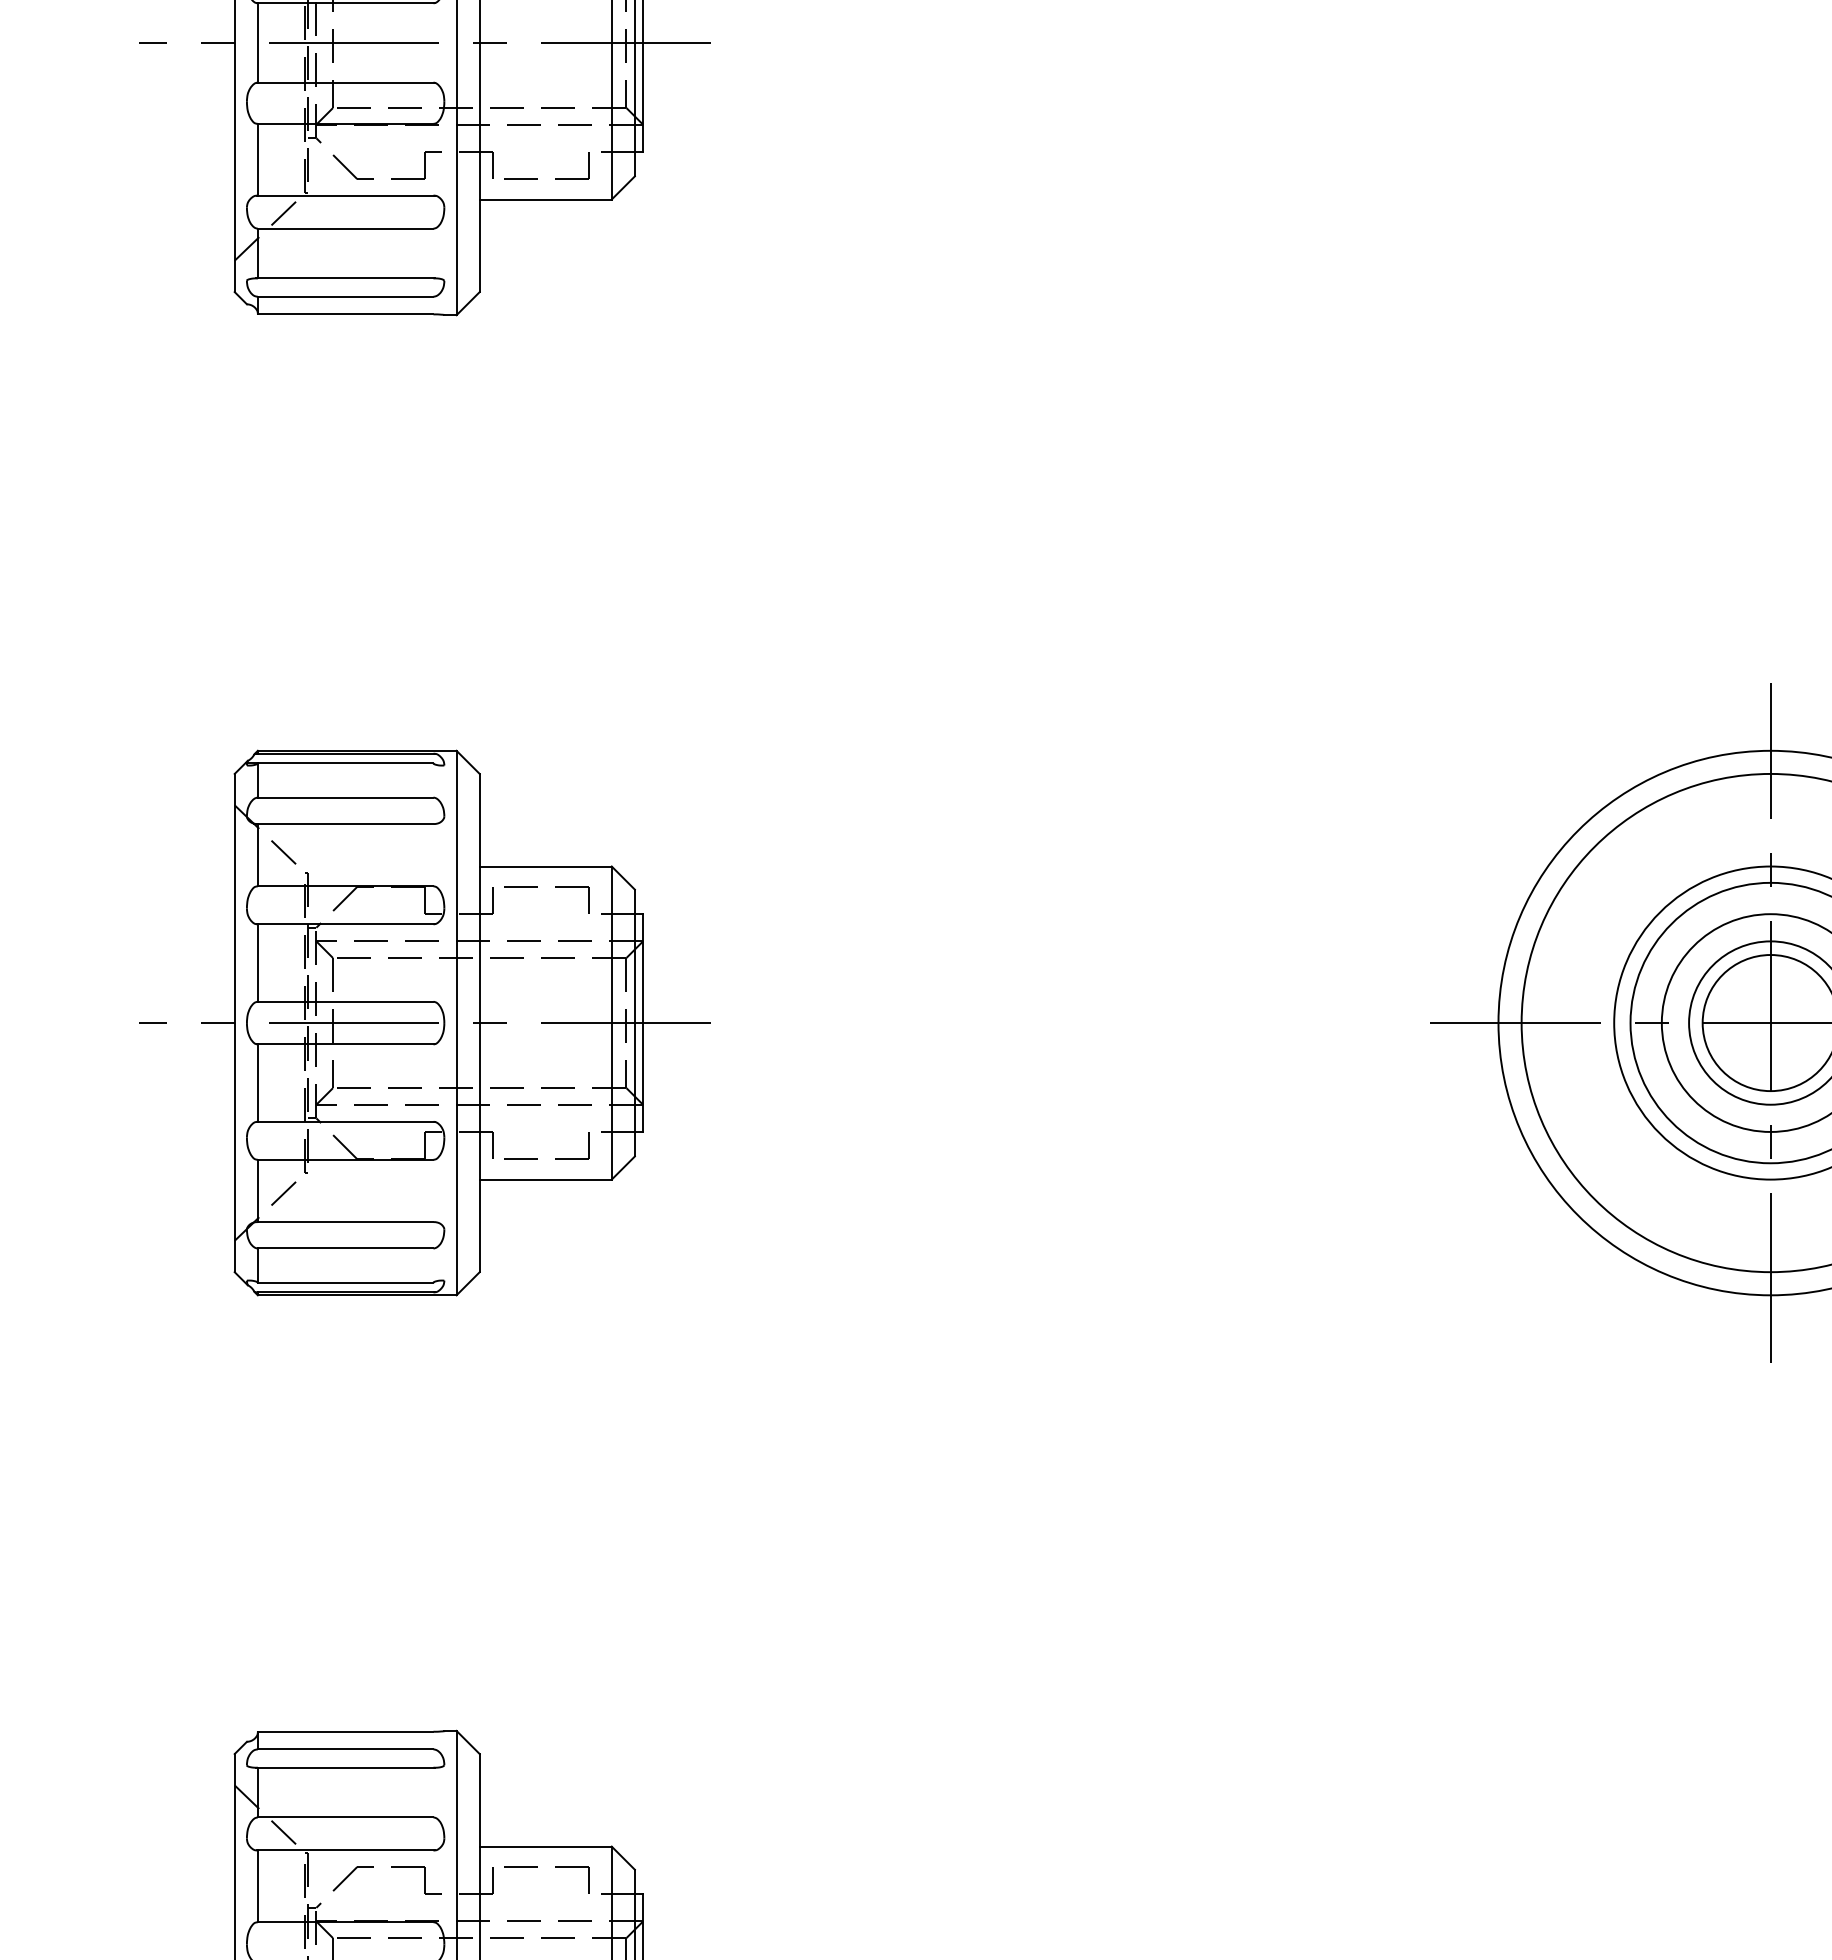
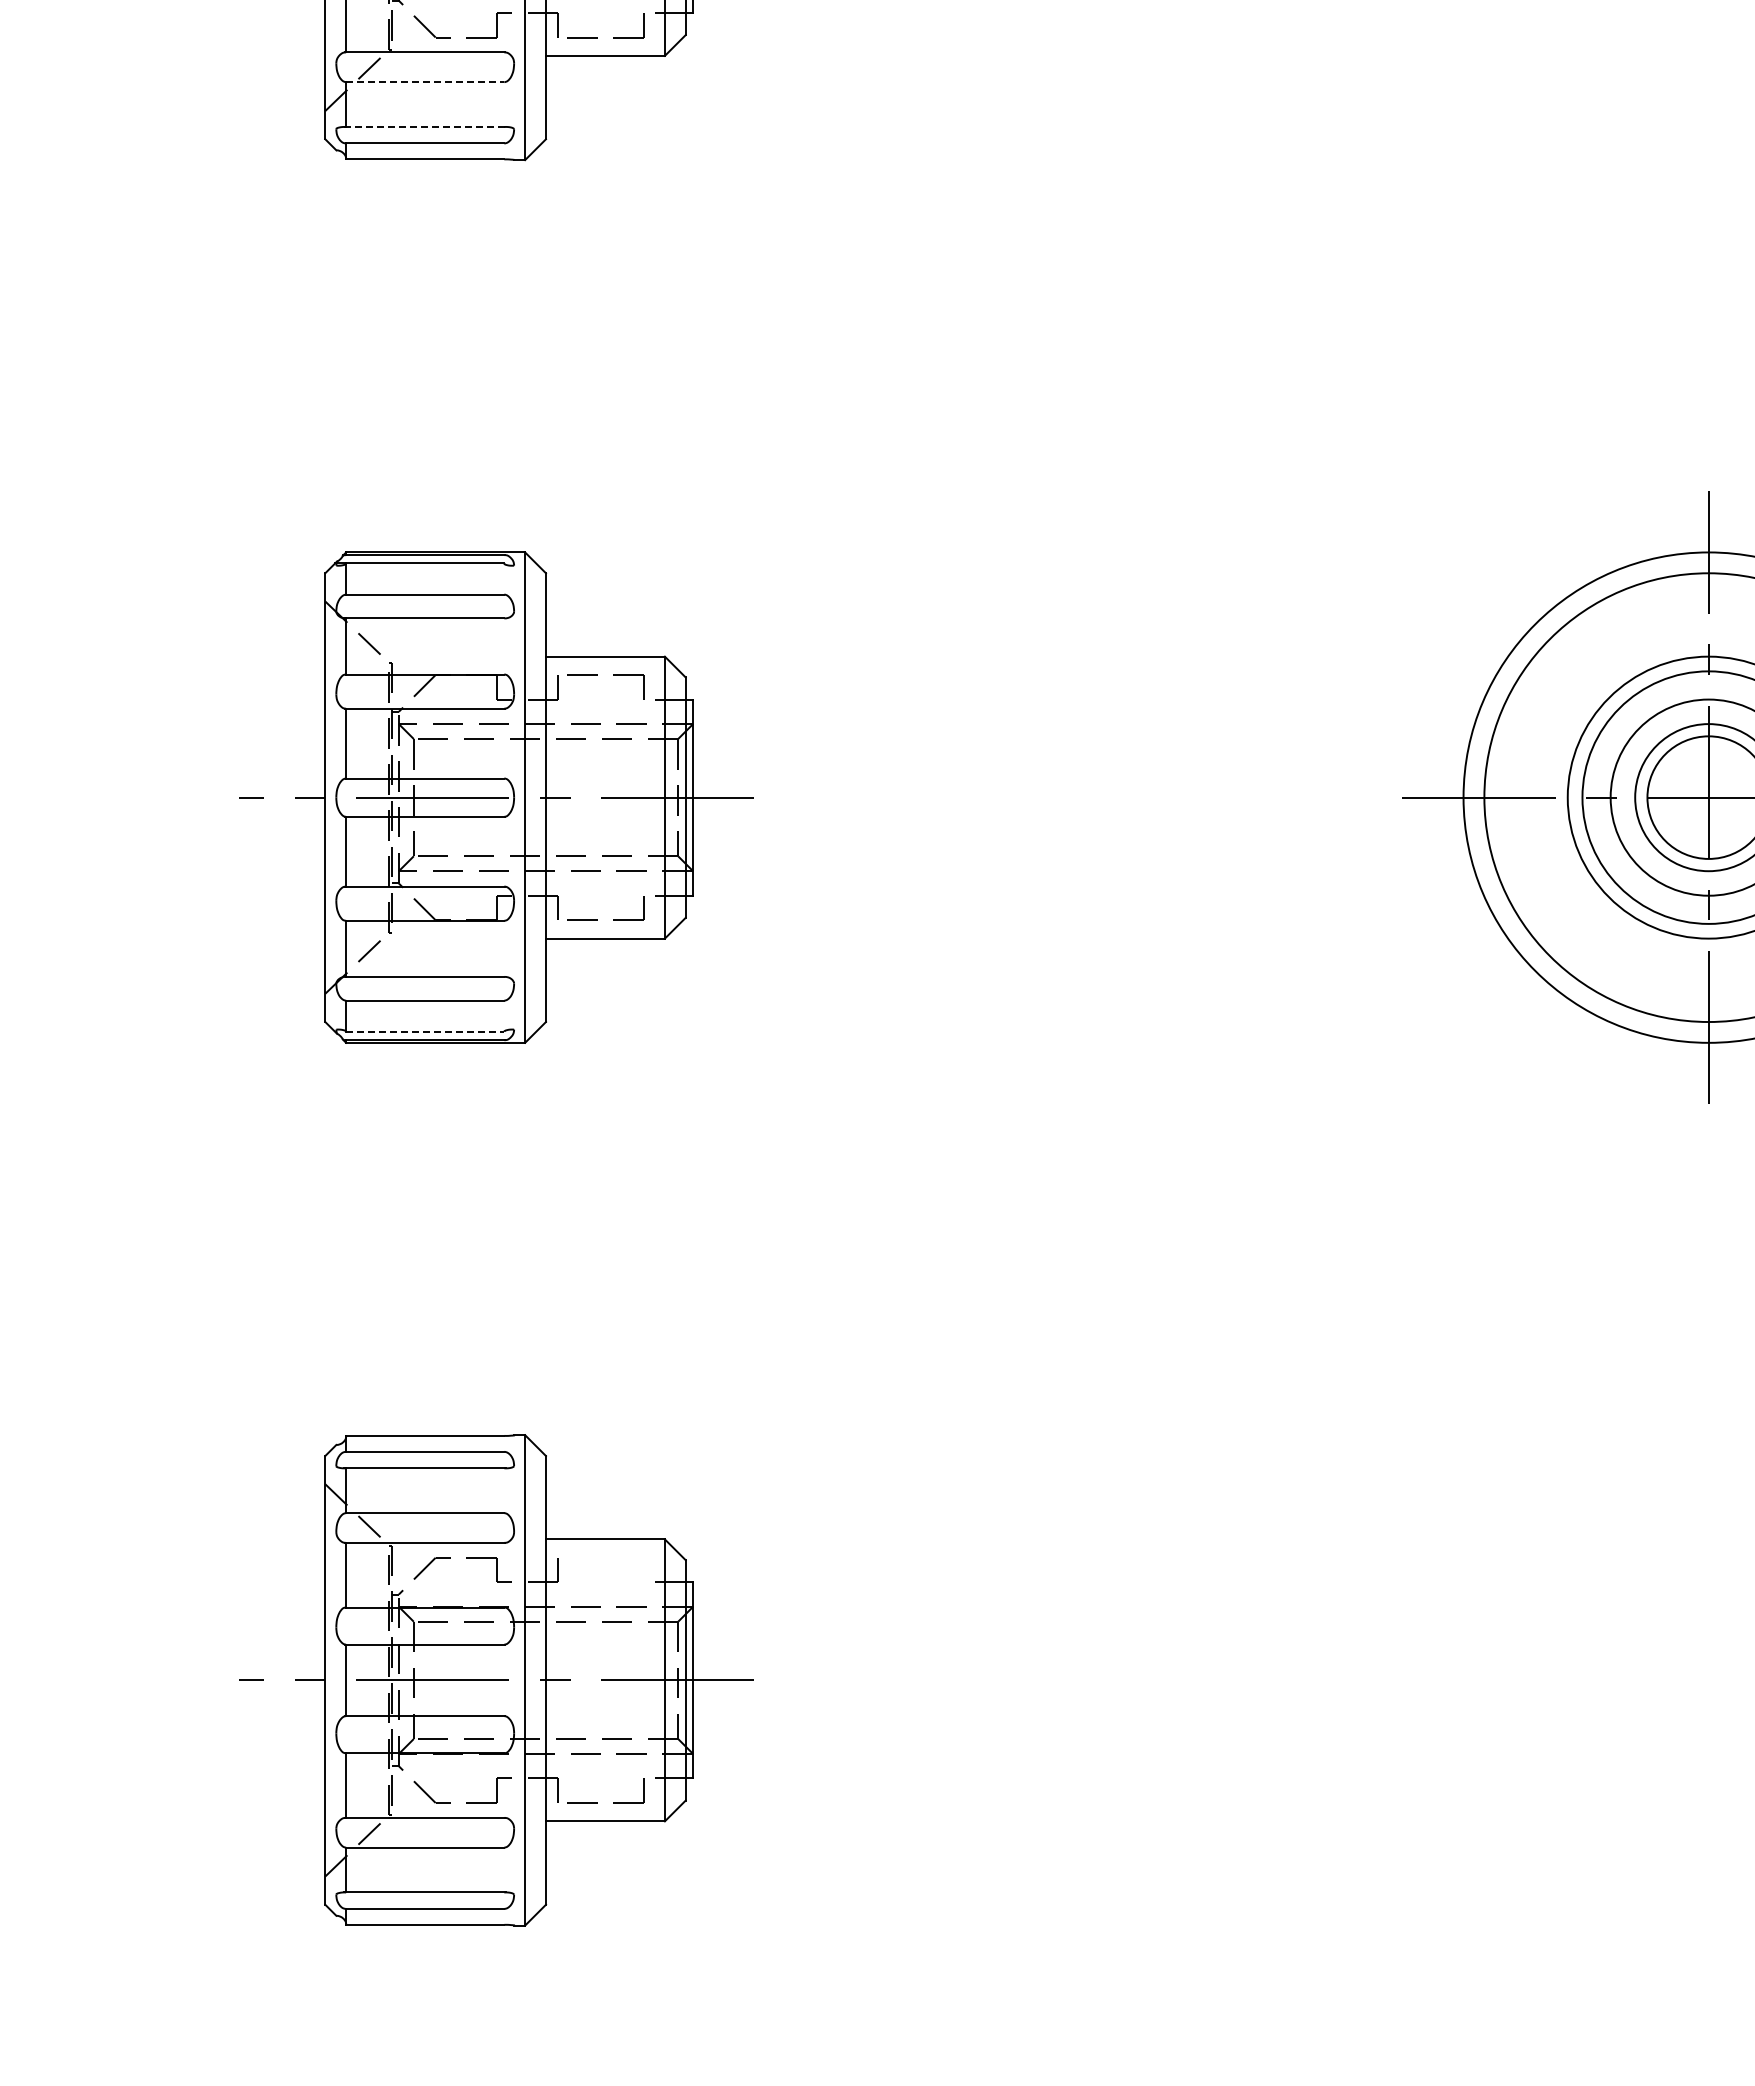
line: (345, 229) -> (425, 82), solid -> dashed
line: (345, 279) -> (425, 127), solid -> dashed
line: (345, 1282) -> (425, 1031), solid -> dashed
part: (536, 1867) -> (597, 1558), removed

